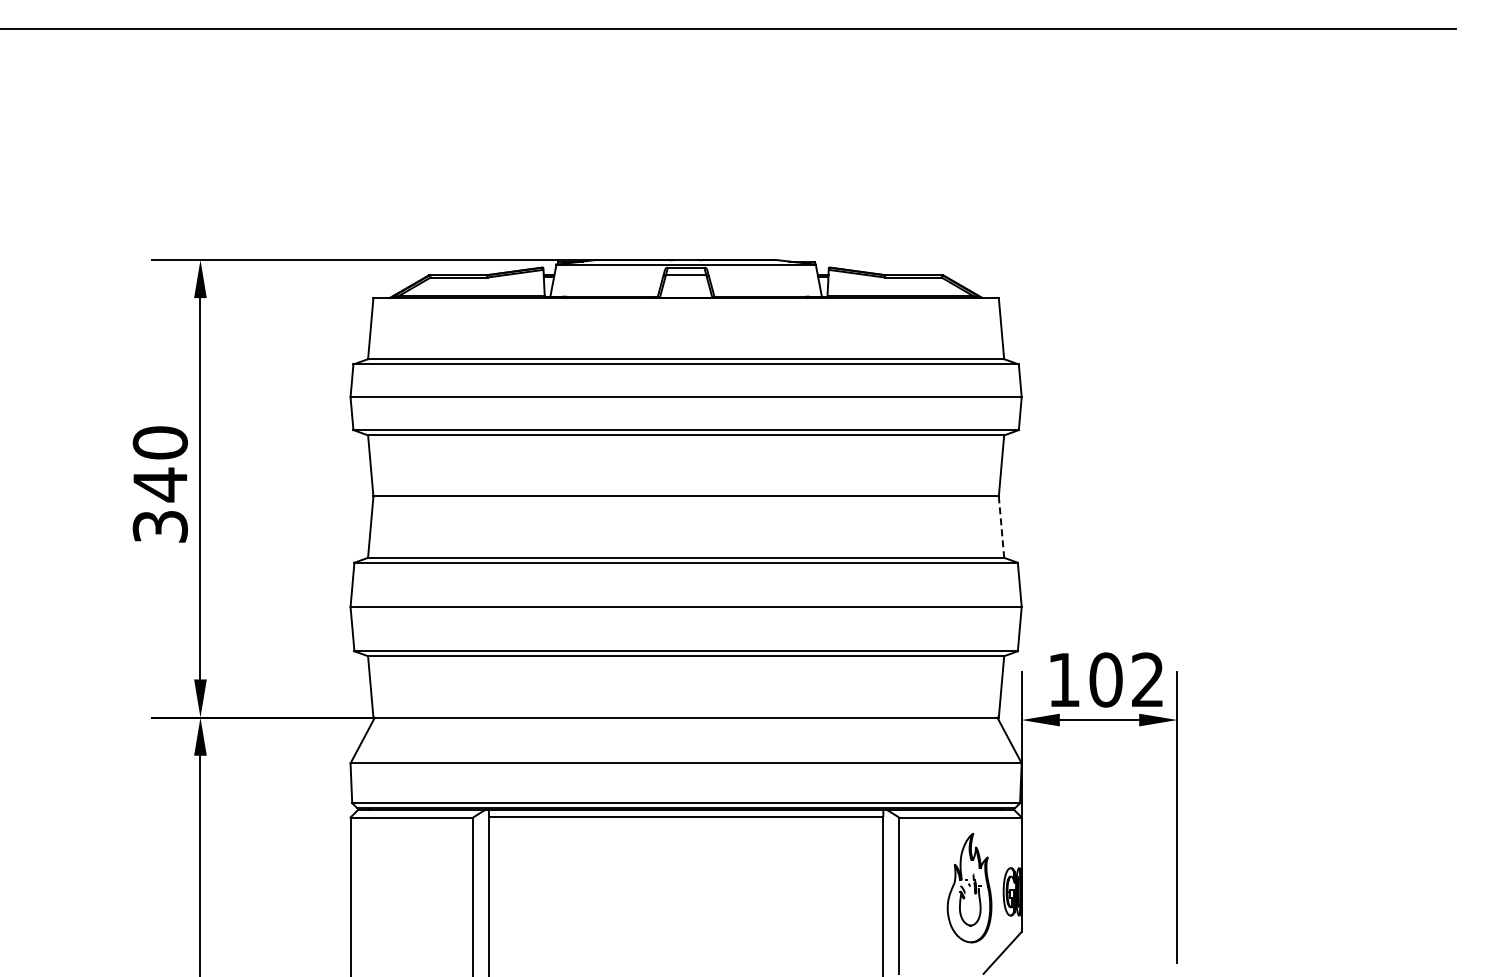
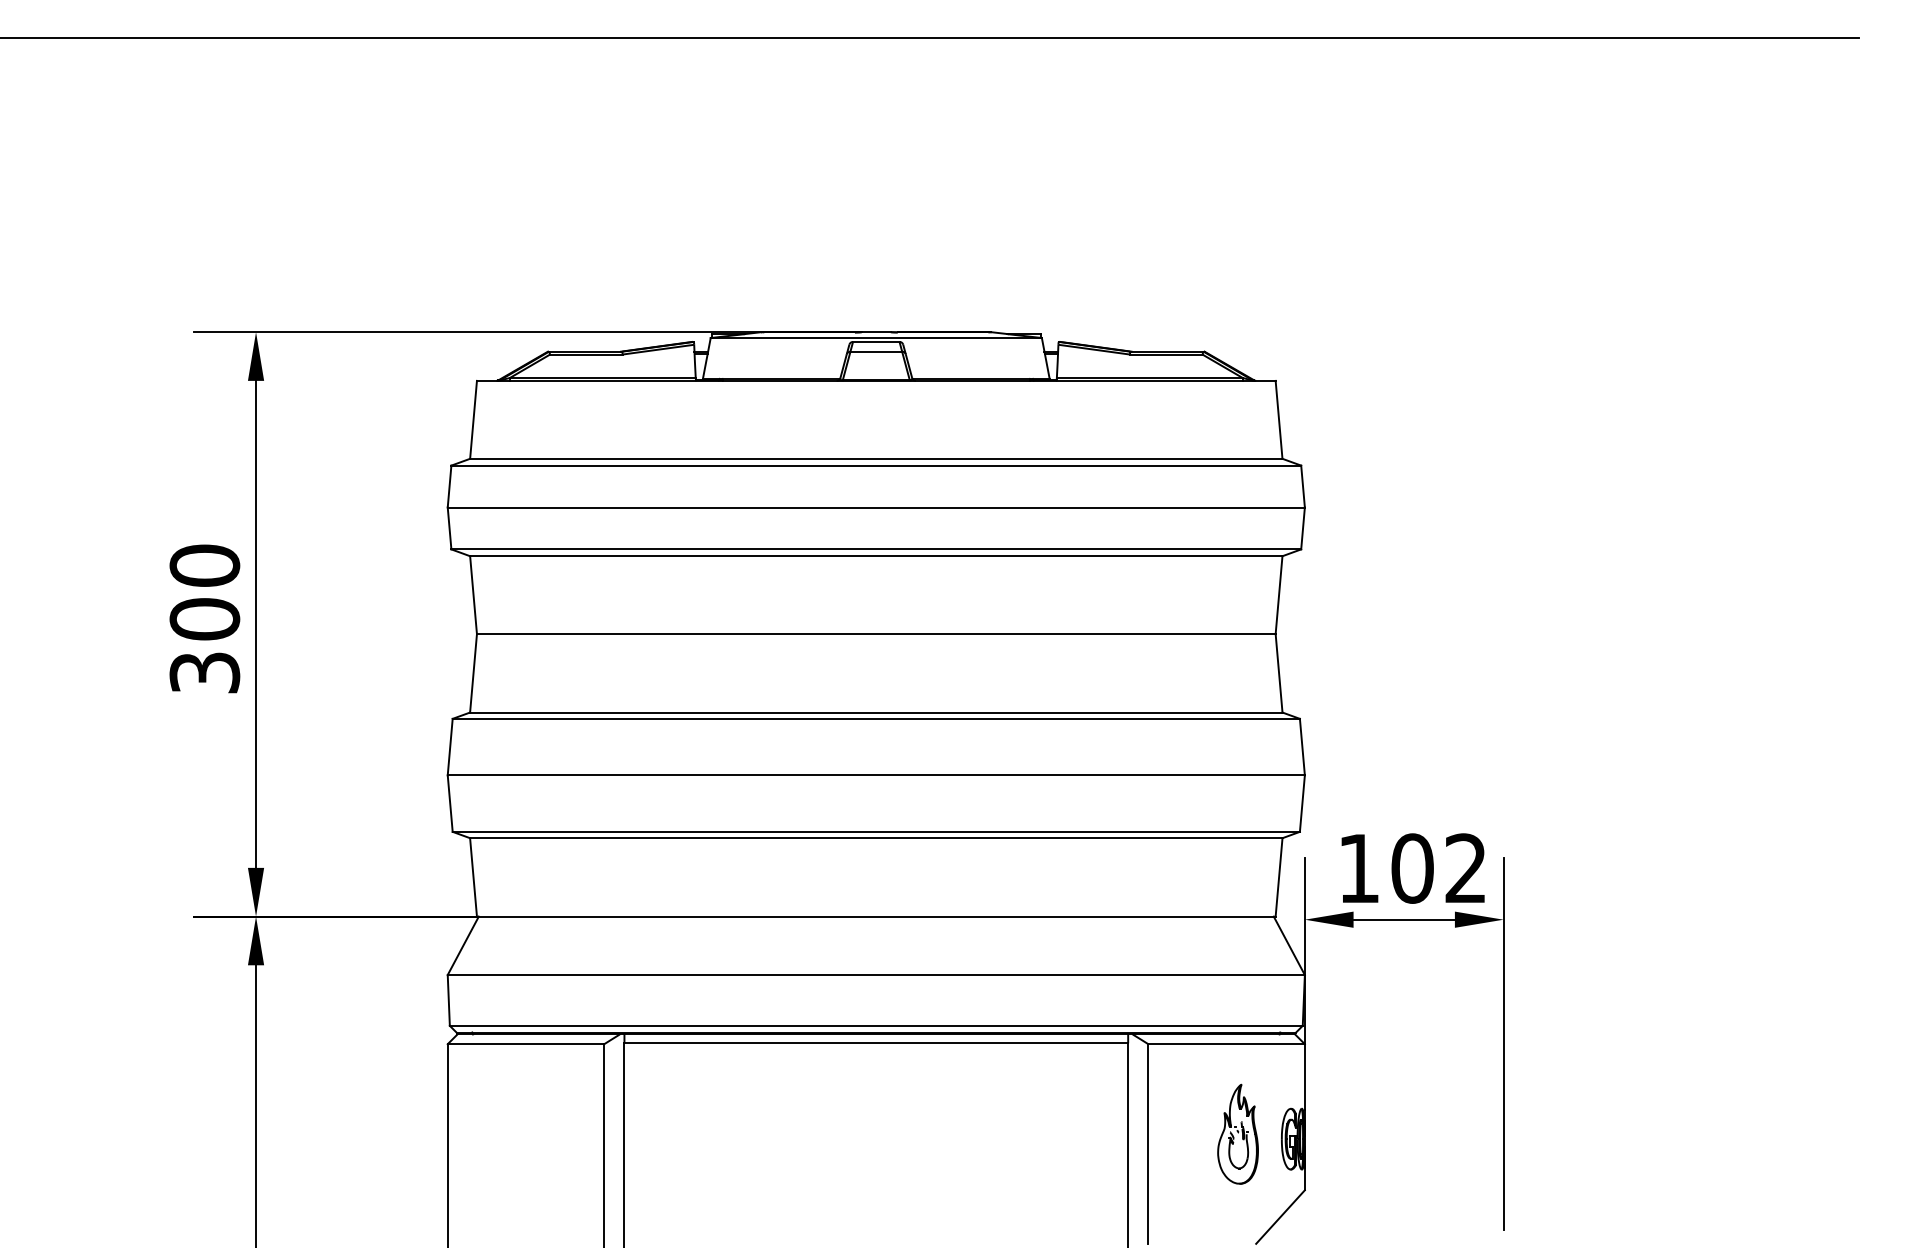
text: (160, 484) -> (205, 618), 340 -> 300
line: (1001, 527) -> (1279, 673), dashed -> solid
part: (968, 887) -> (1236, 1133), size x0.71

